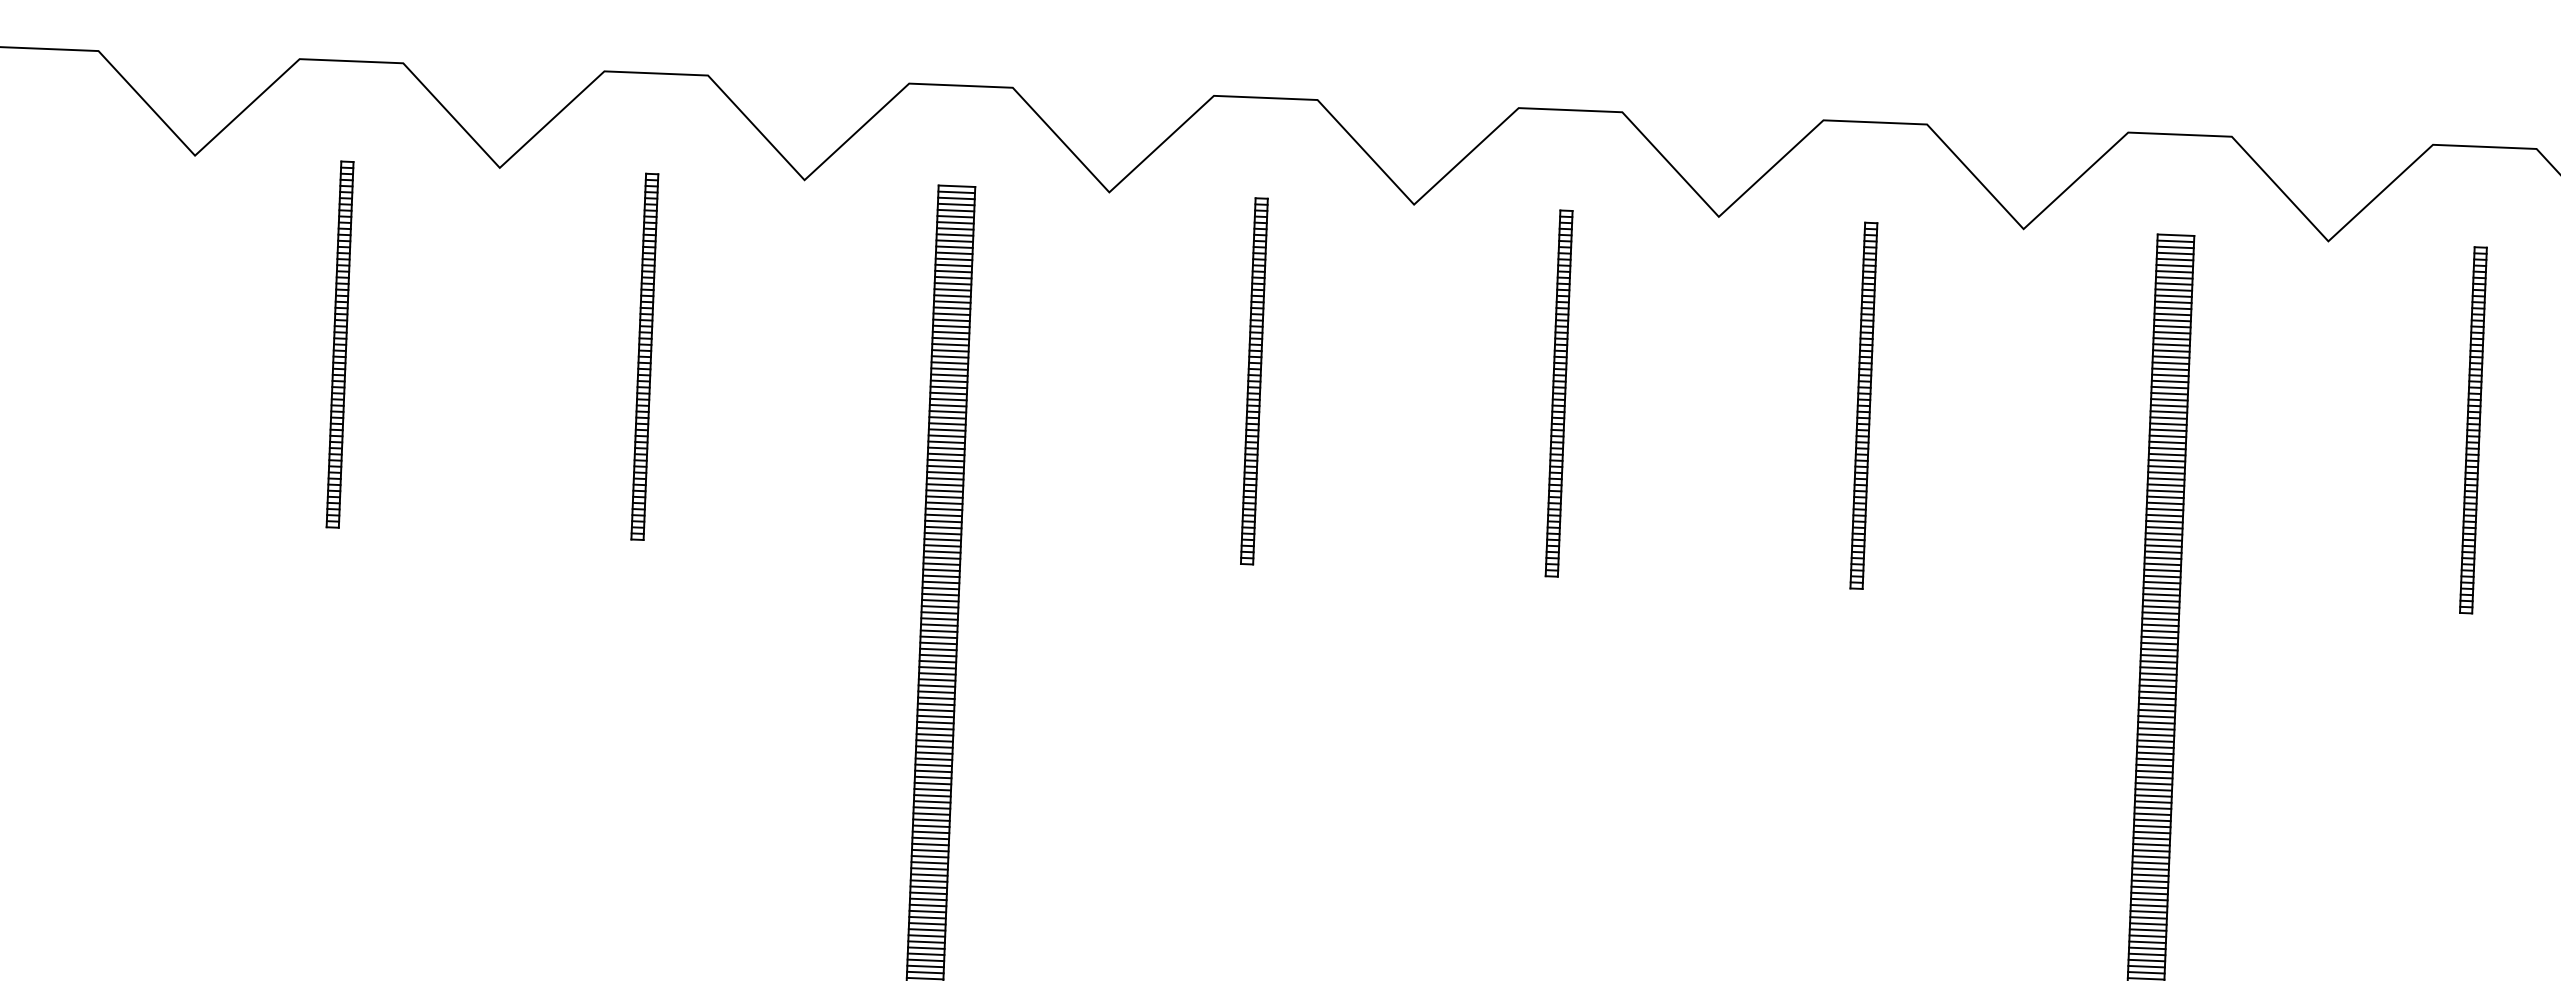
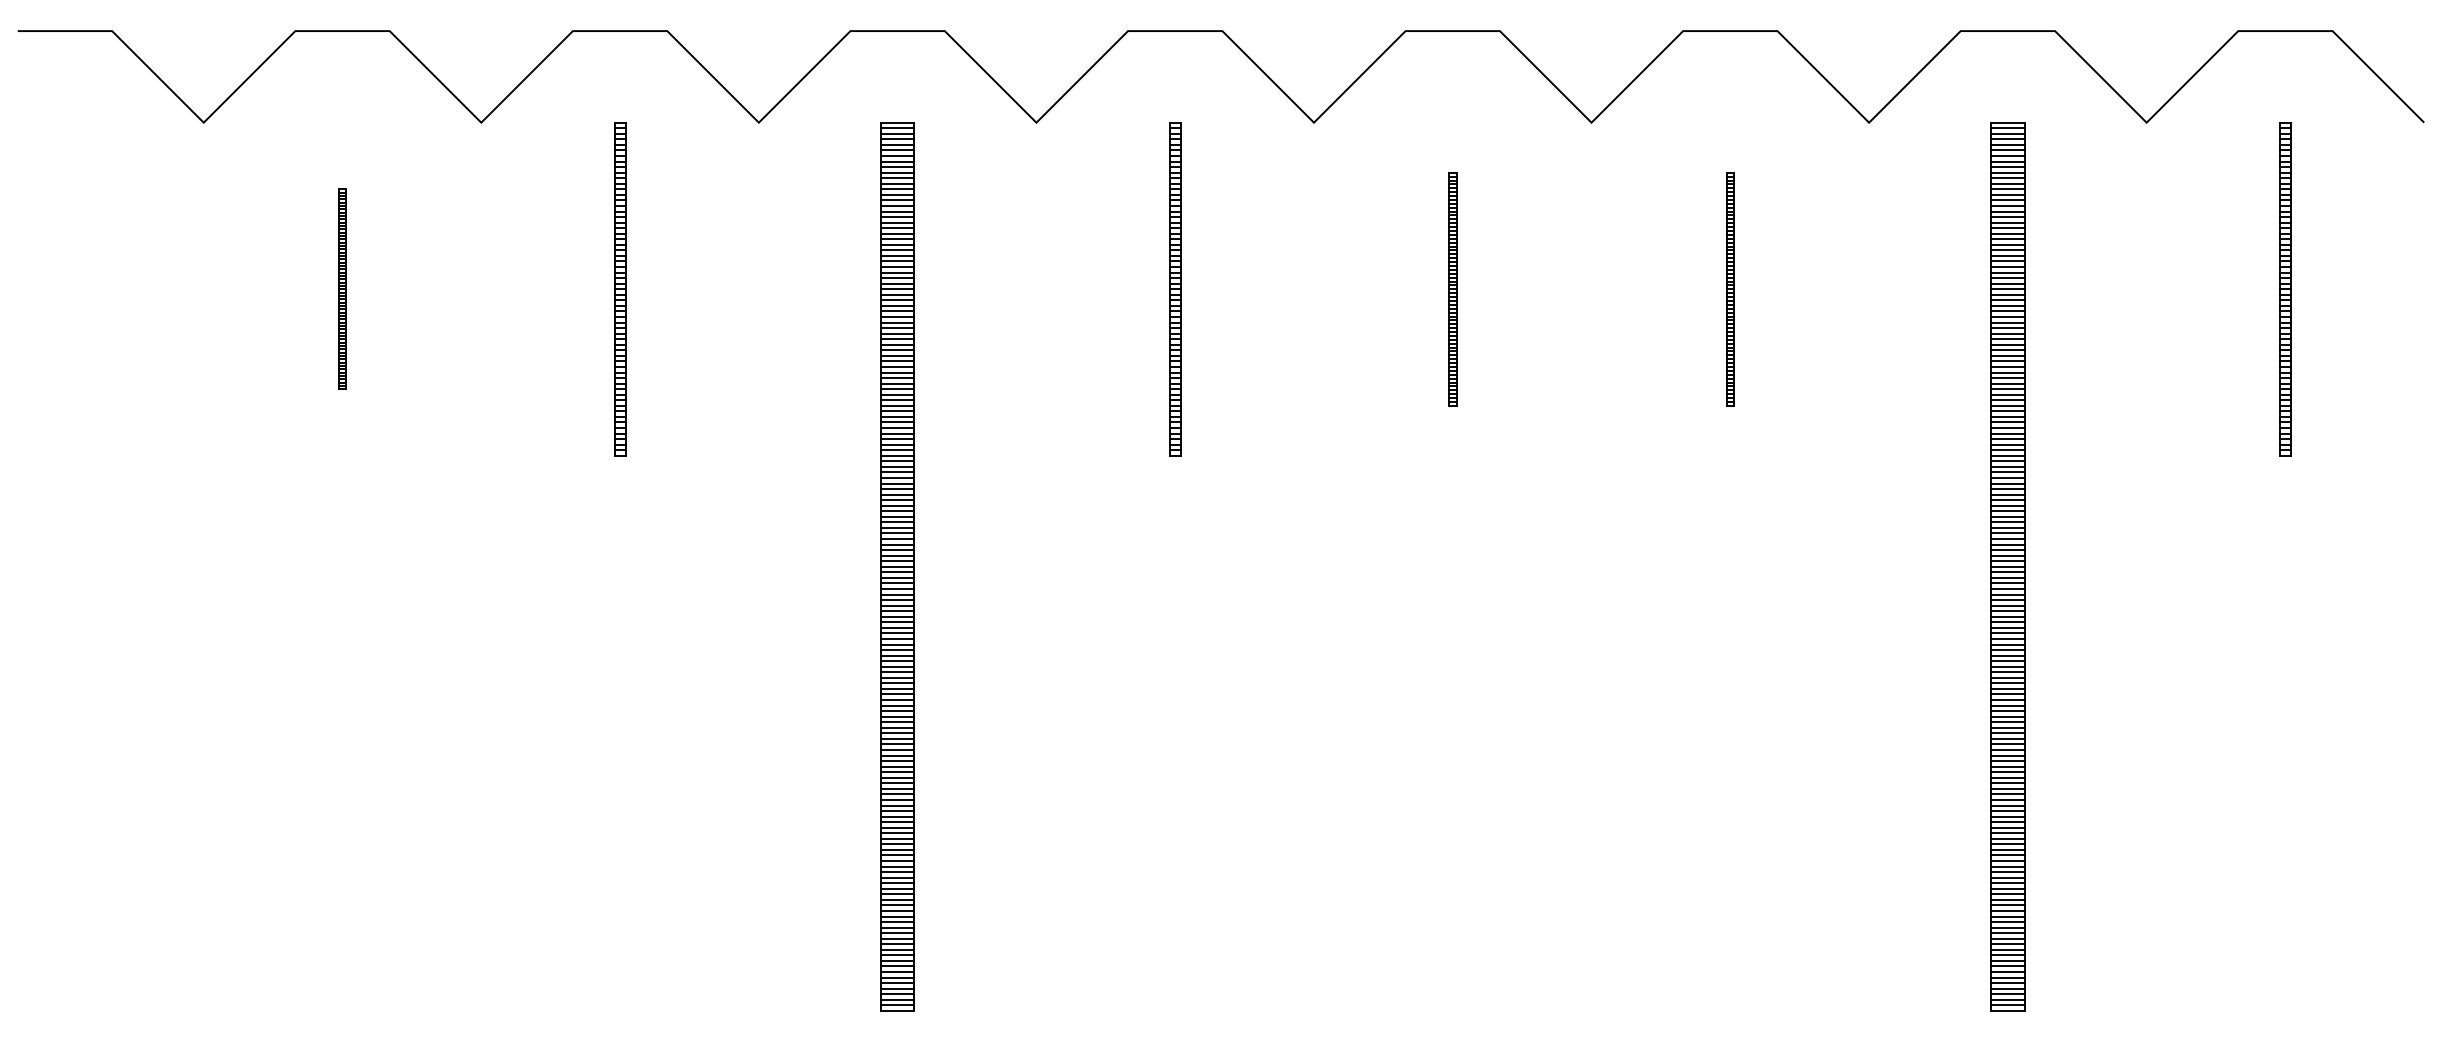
part: (340, 344) -> (342, 289), size x0.6
part: (1558, 393) -> (1452, 289), size x0.7
part: (1864, 406) -> (1730, 289), size x0.7

